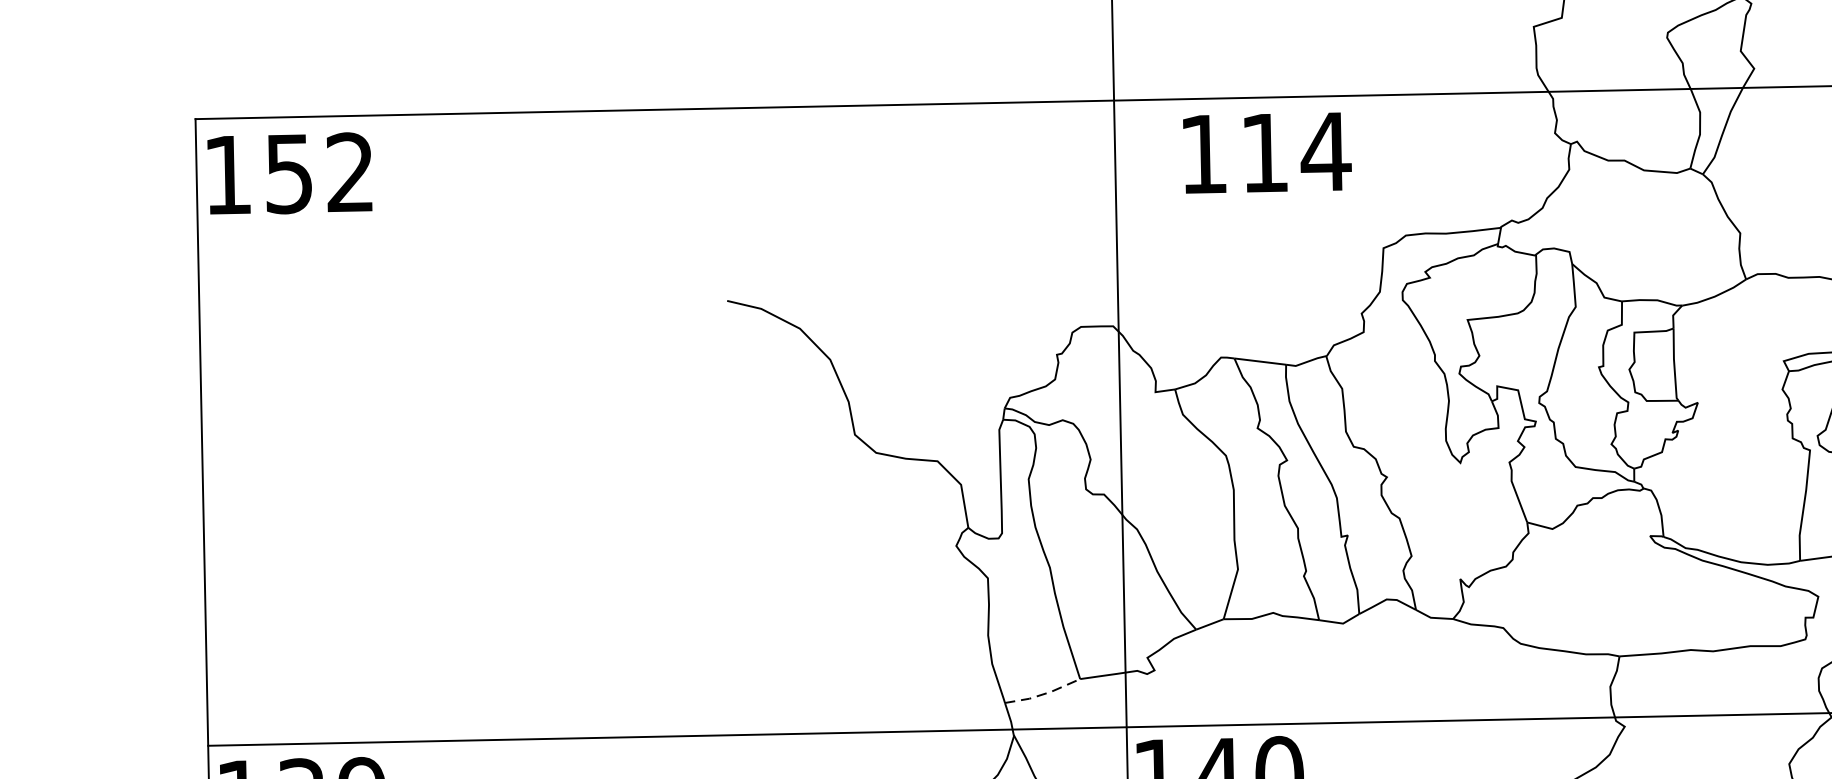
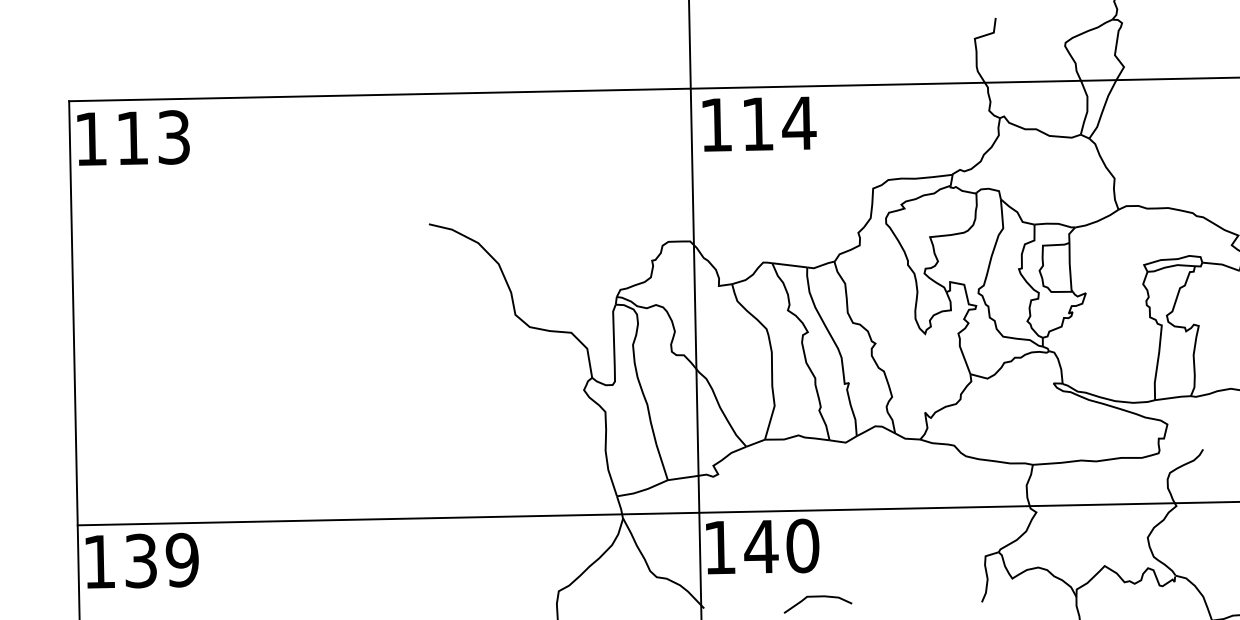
text: (1267, 152) -> (759, 123), moved
text: (320, 172) -> (153, 137), 152 -> 113
line: (1044, 694) -> (643, 490), dashed -> solid

